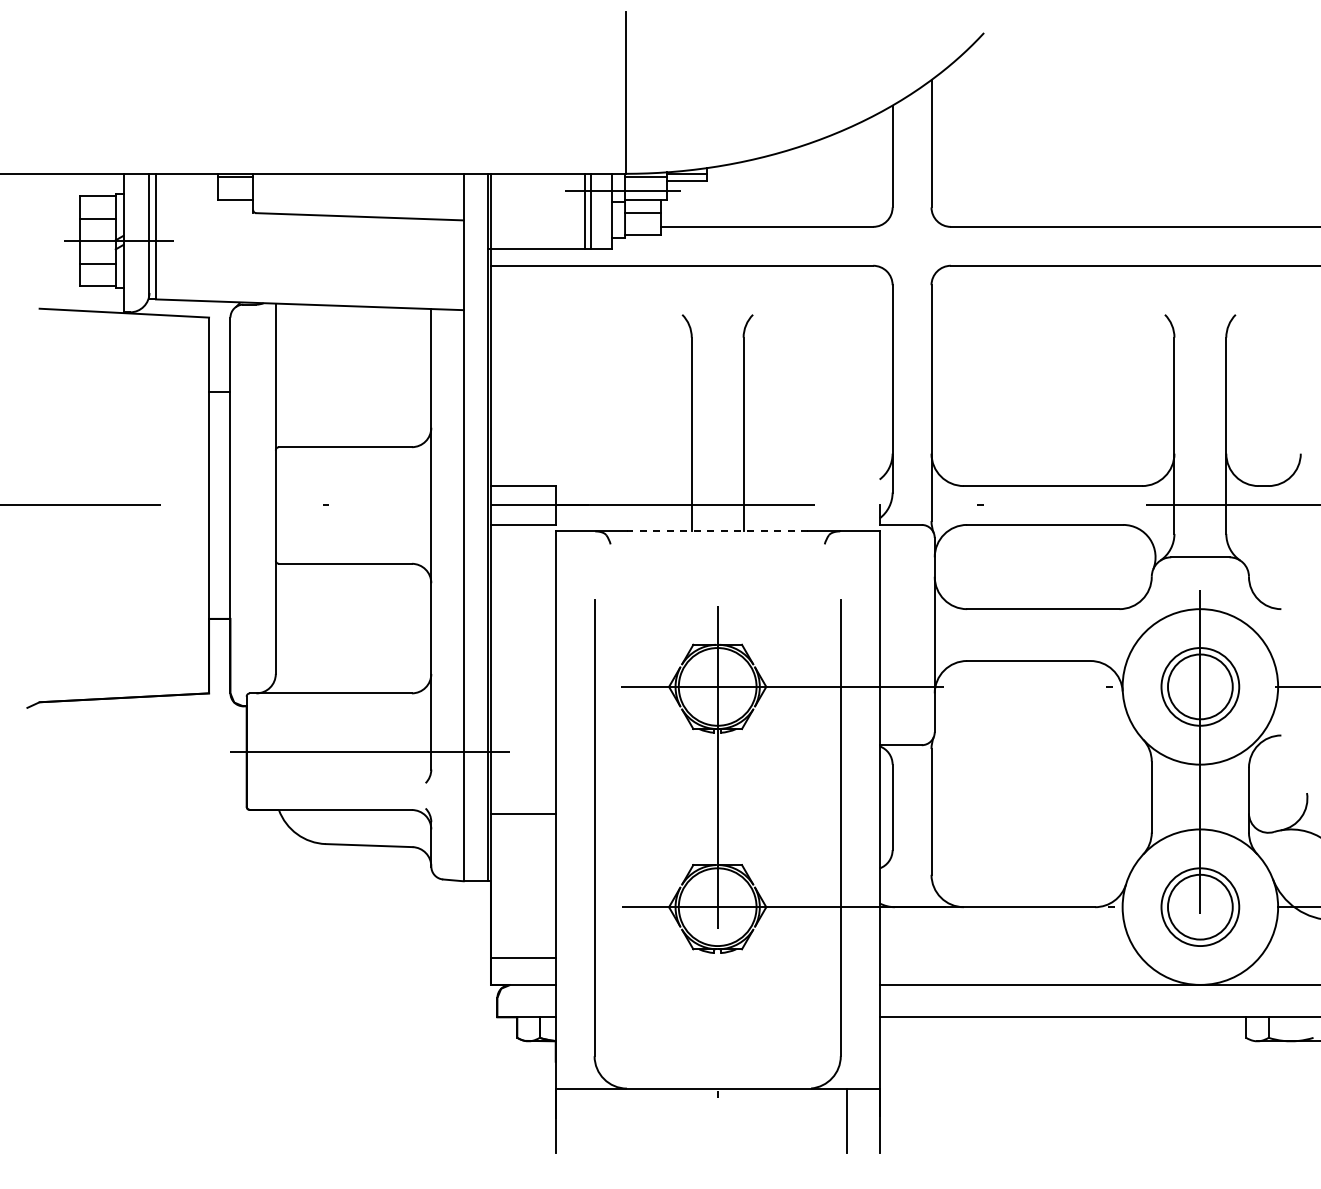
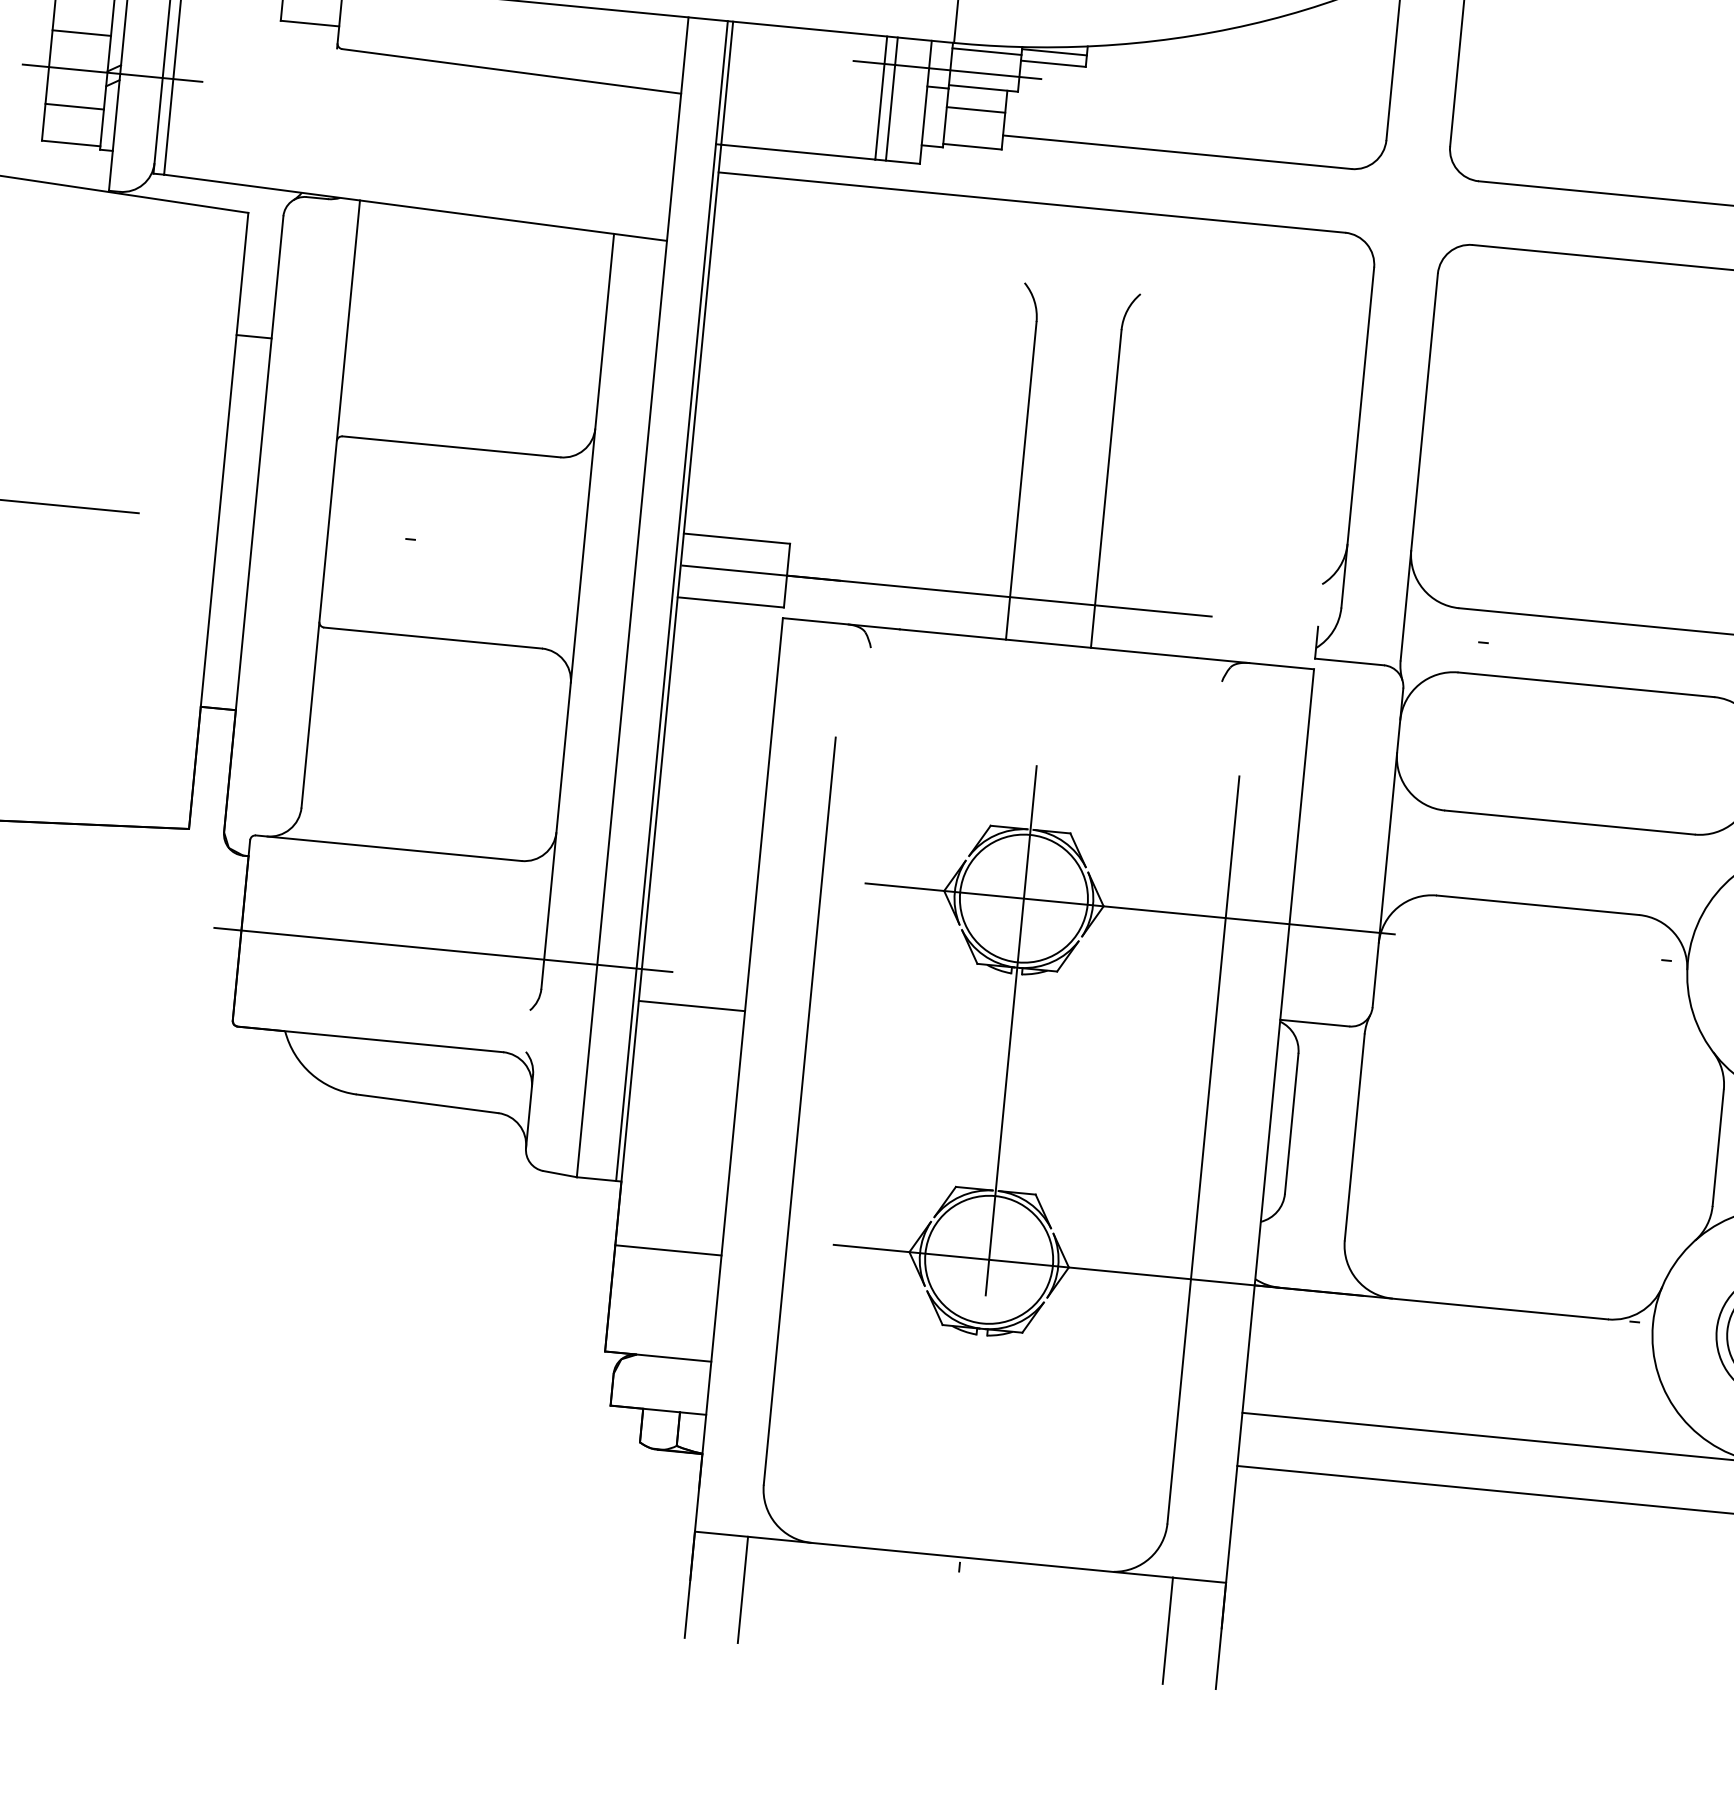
line: (717, 531) -> (1048, 643), dashed -> solid
line: (522, 814) -> (690, 1006), moved
line: (522, 958) -> (667, 1250), moved
line: (588, 1120) -> (743, 1589), added

